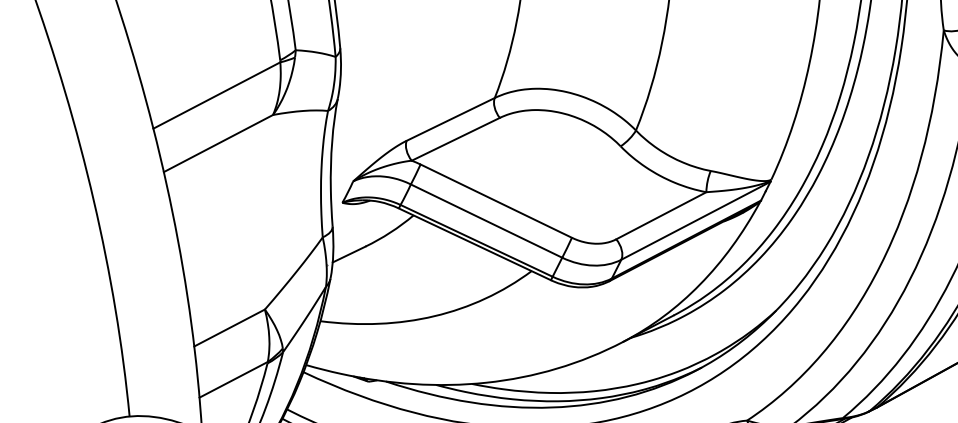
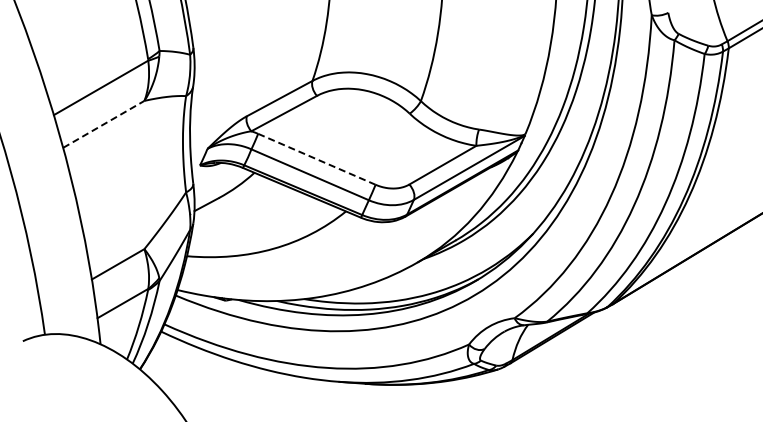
line: (218, 143) -> (103, 124), solid -> dashed
line: (495, 201) -> (316, 159), solid -> dashed

